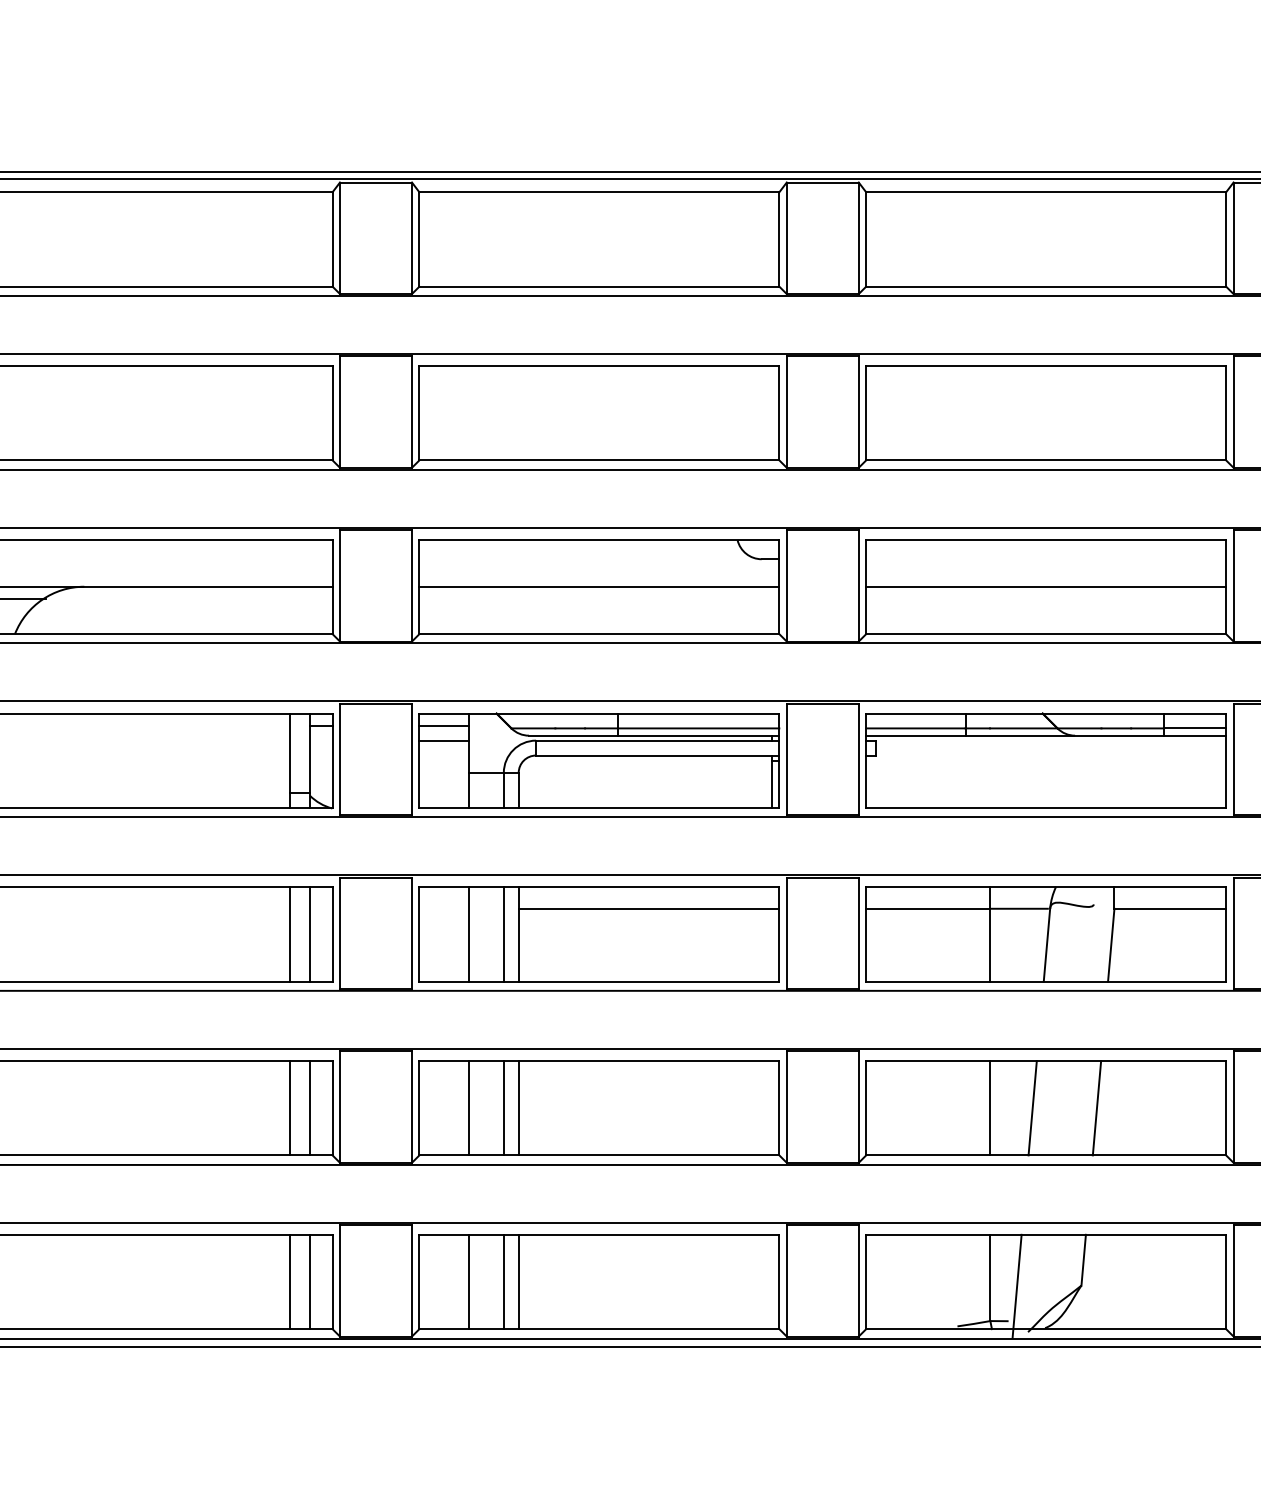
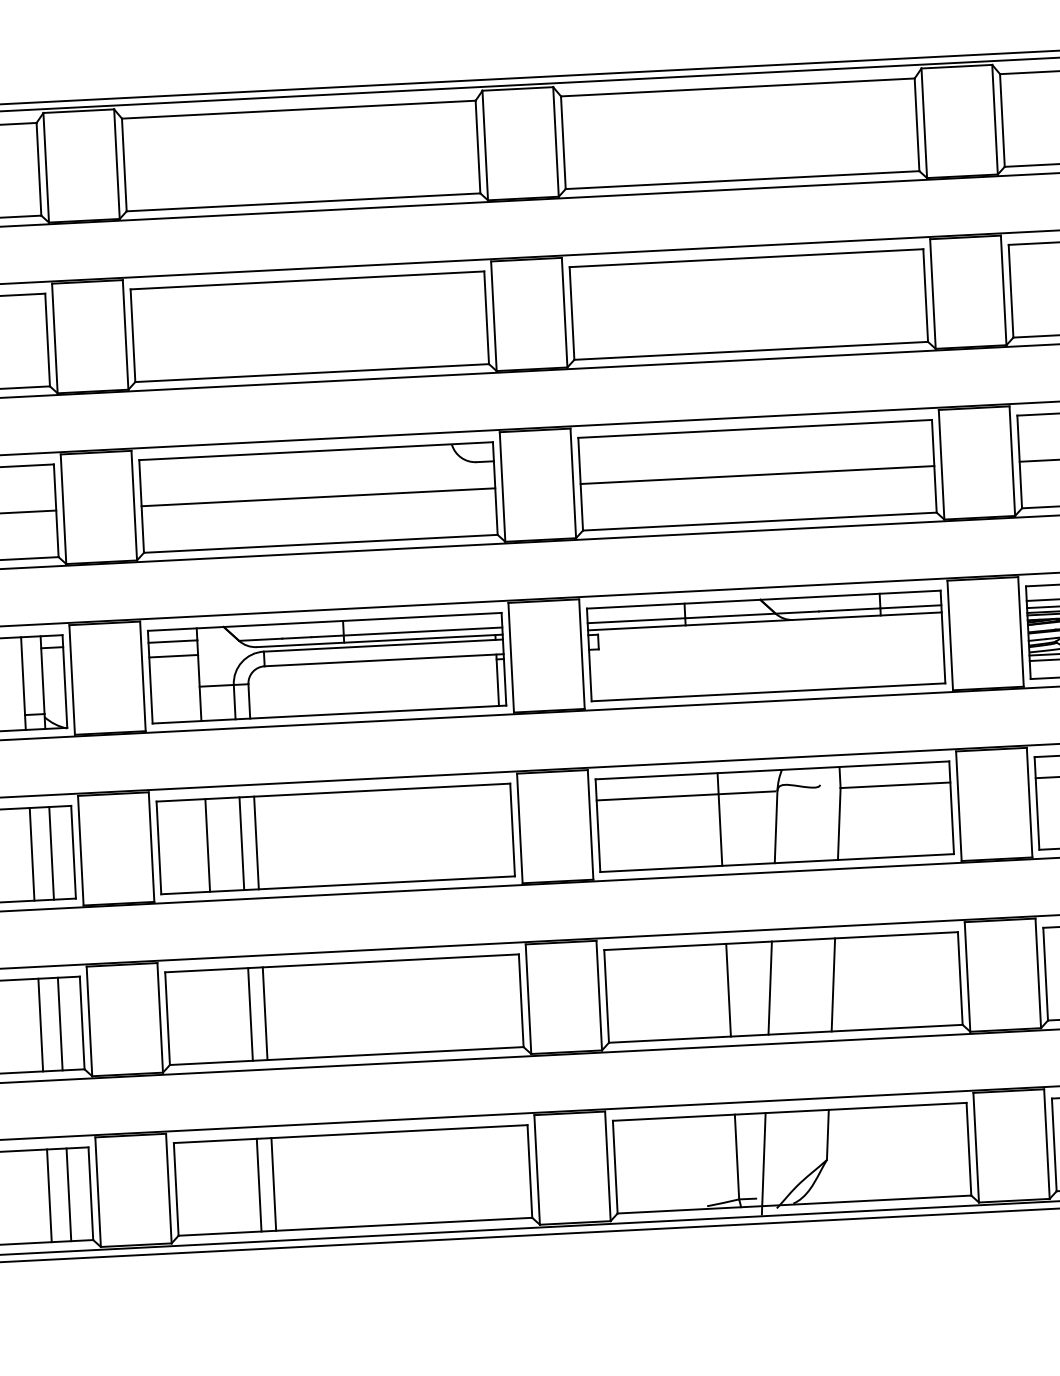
line: (648, 908) -> (382, 810), removed
line: (469, 1108) -> (216, 1016), removed
line: (469, 1281) -> (225, 1186), removed

